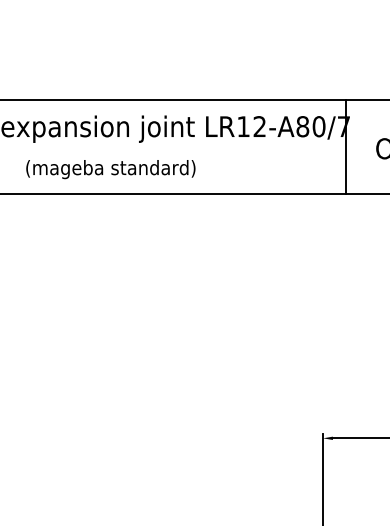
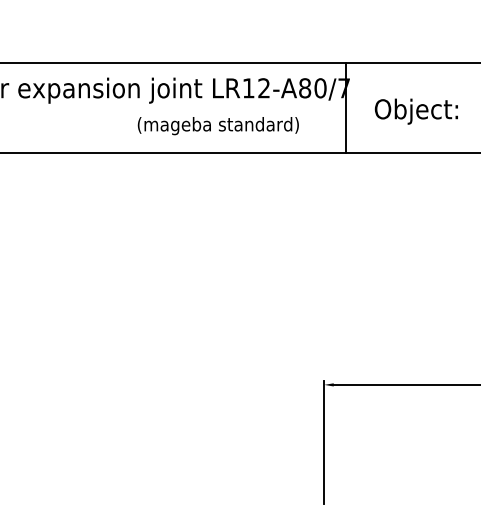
text: (109, 169) -> (217, 126), moved

